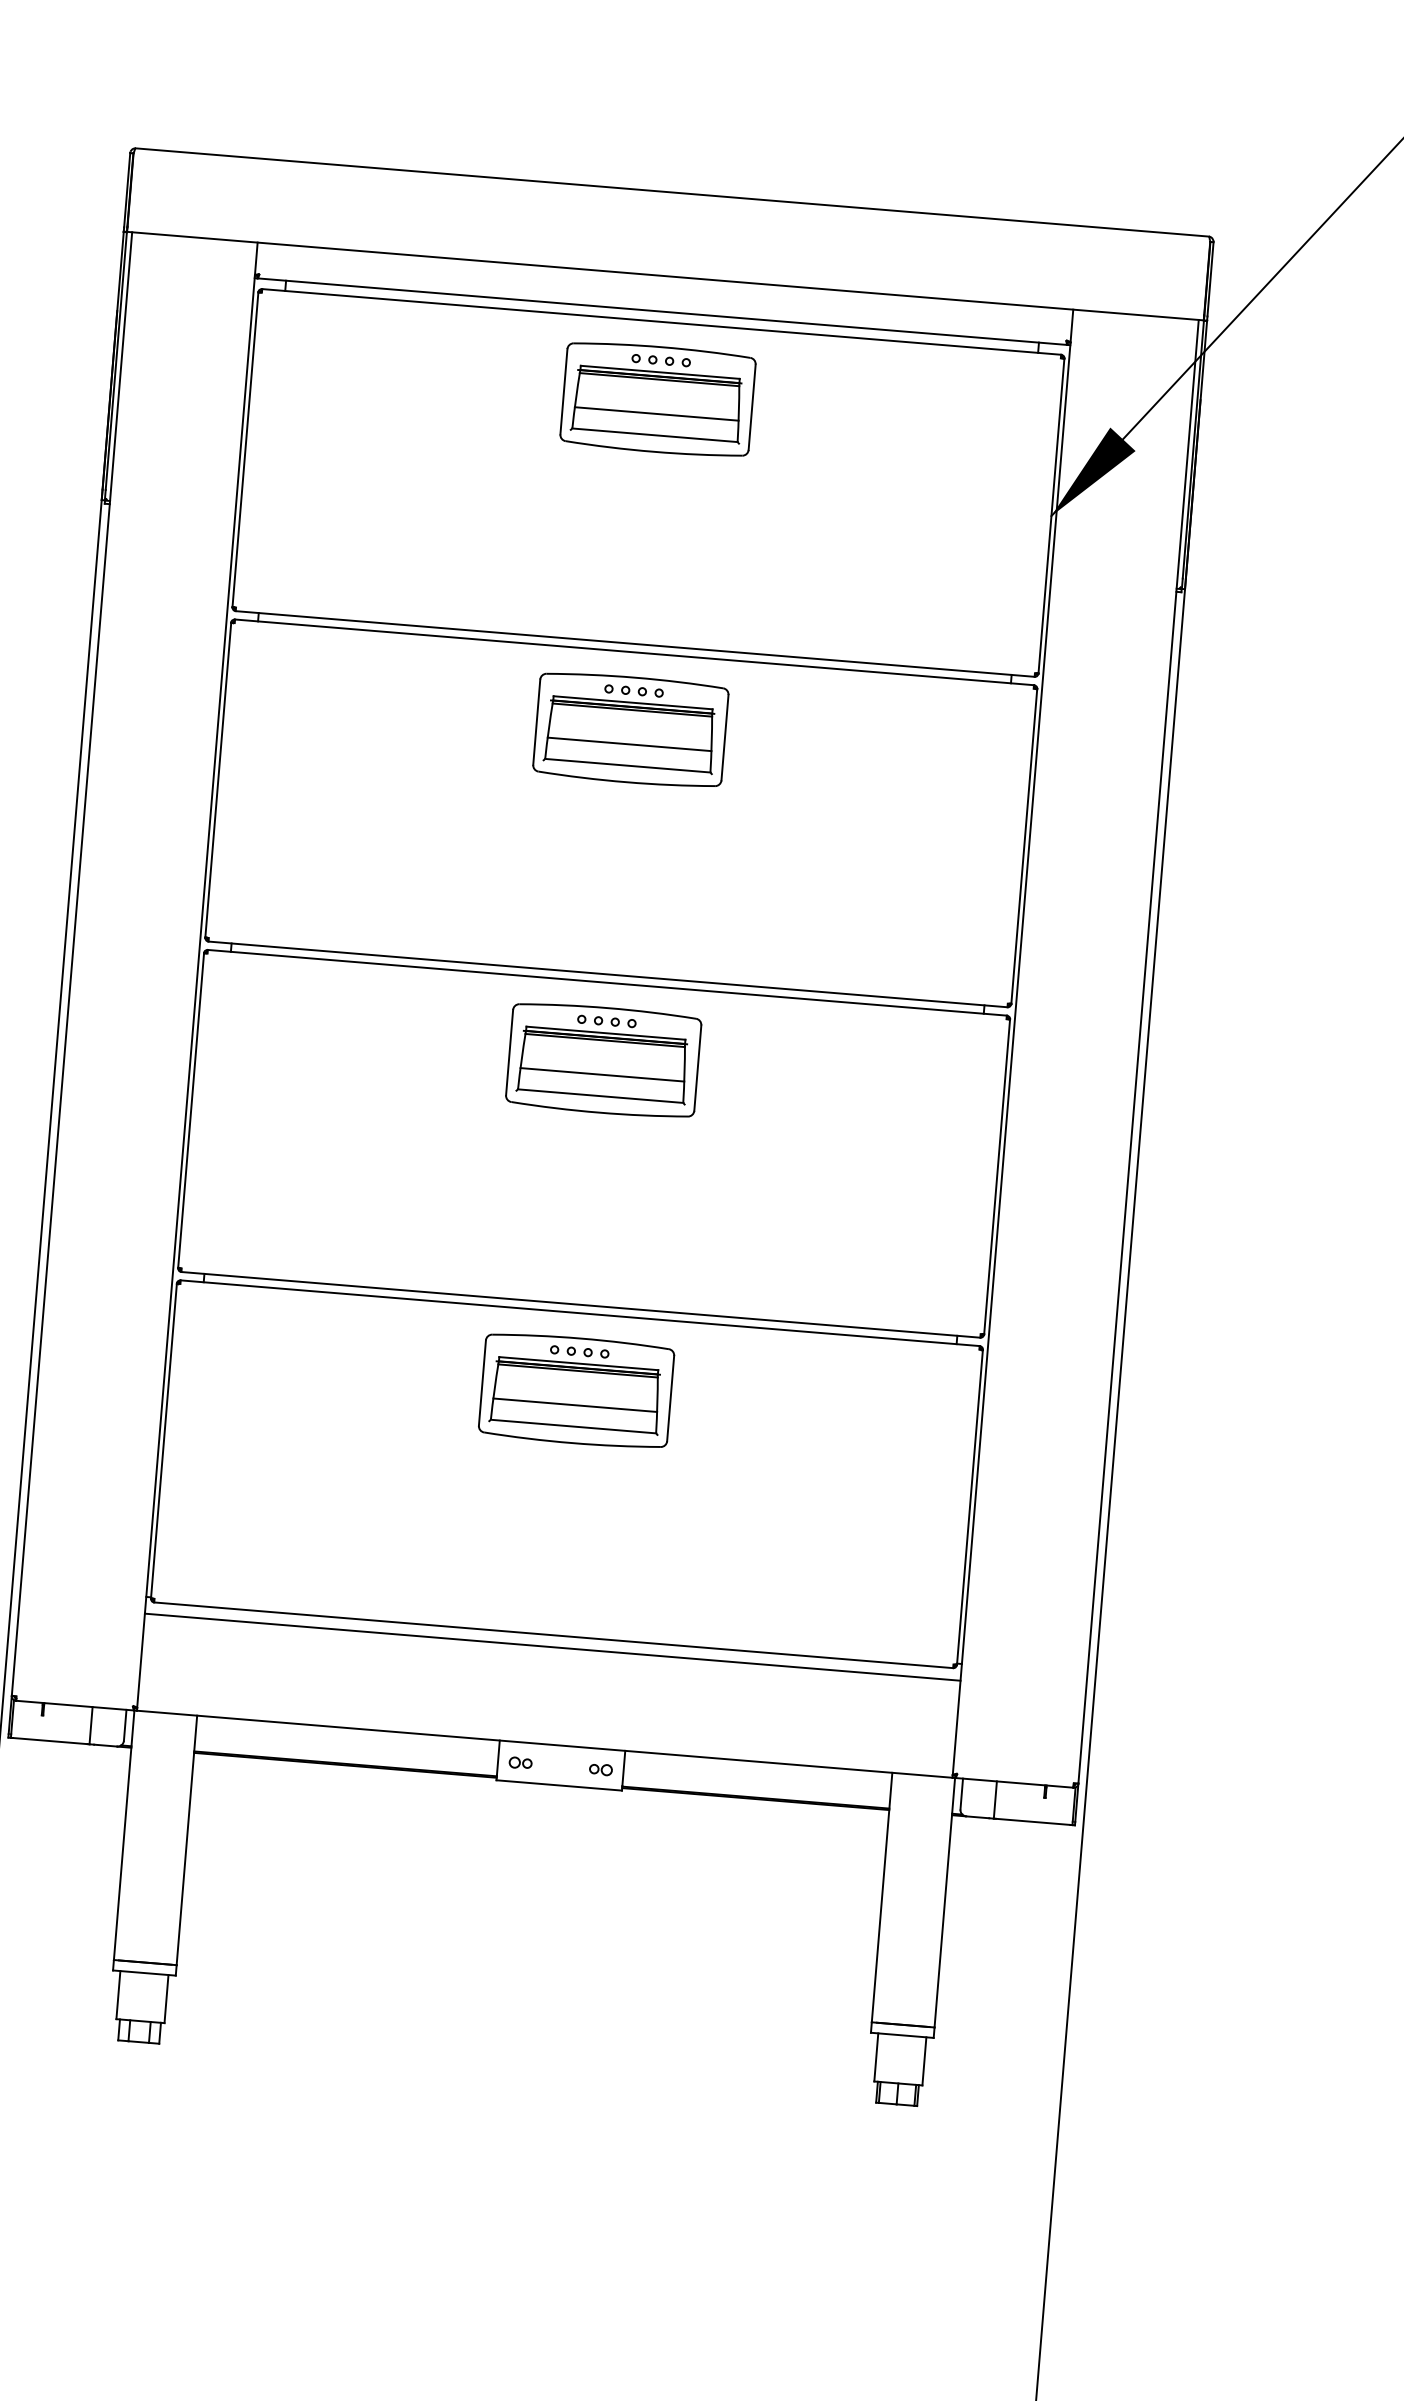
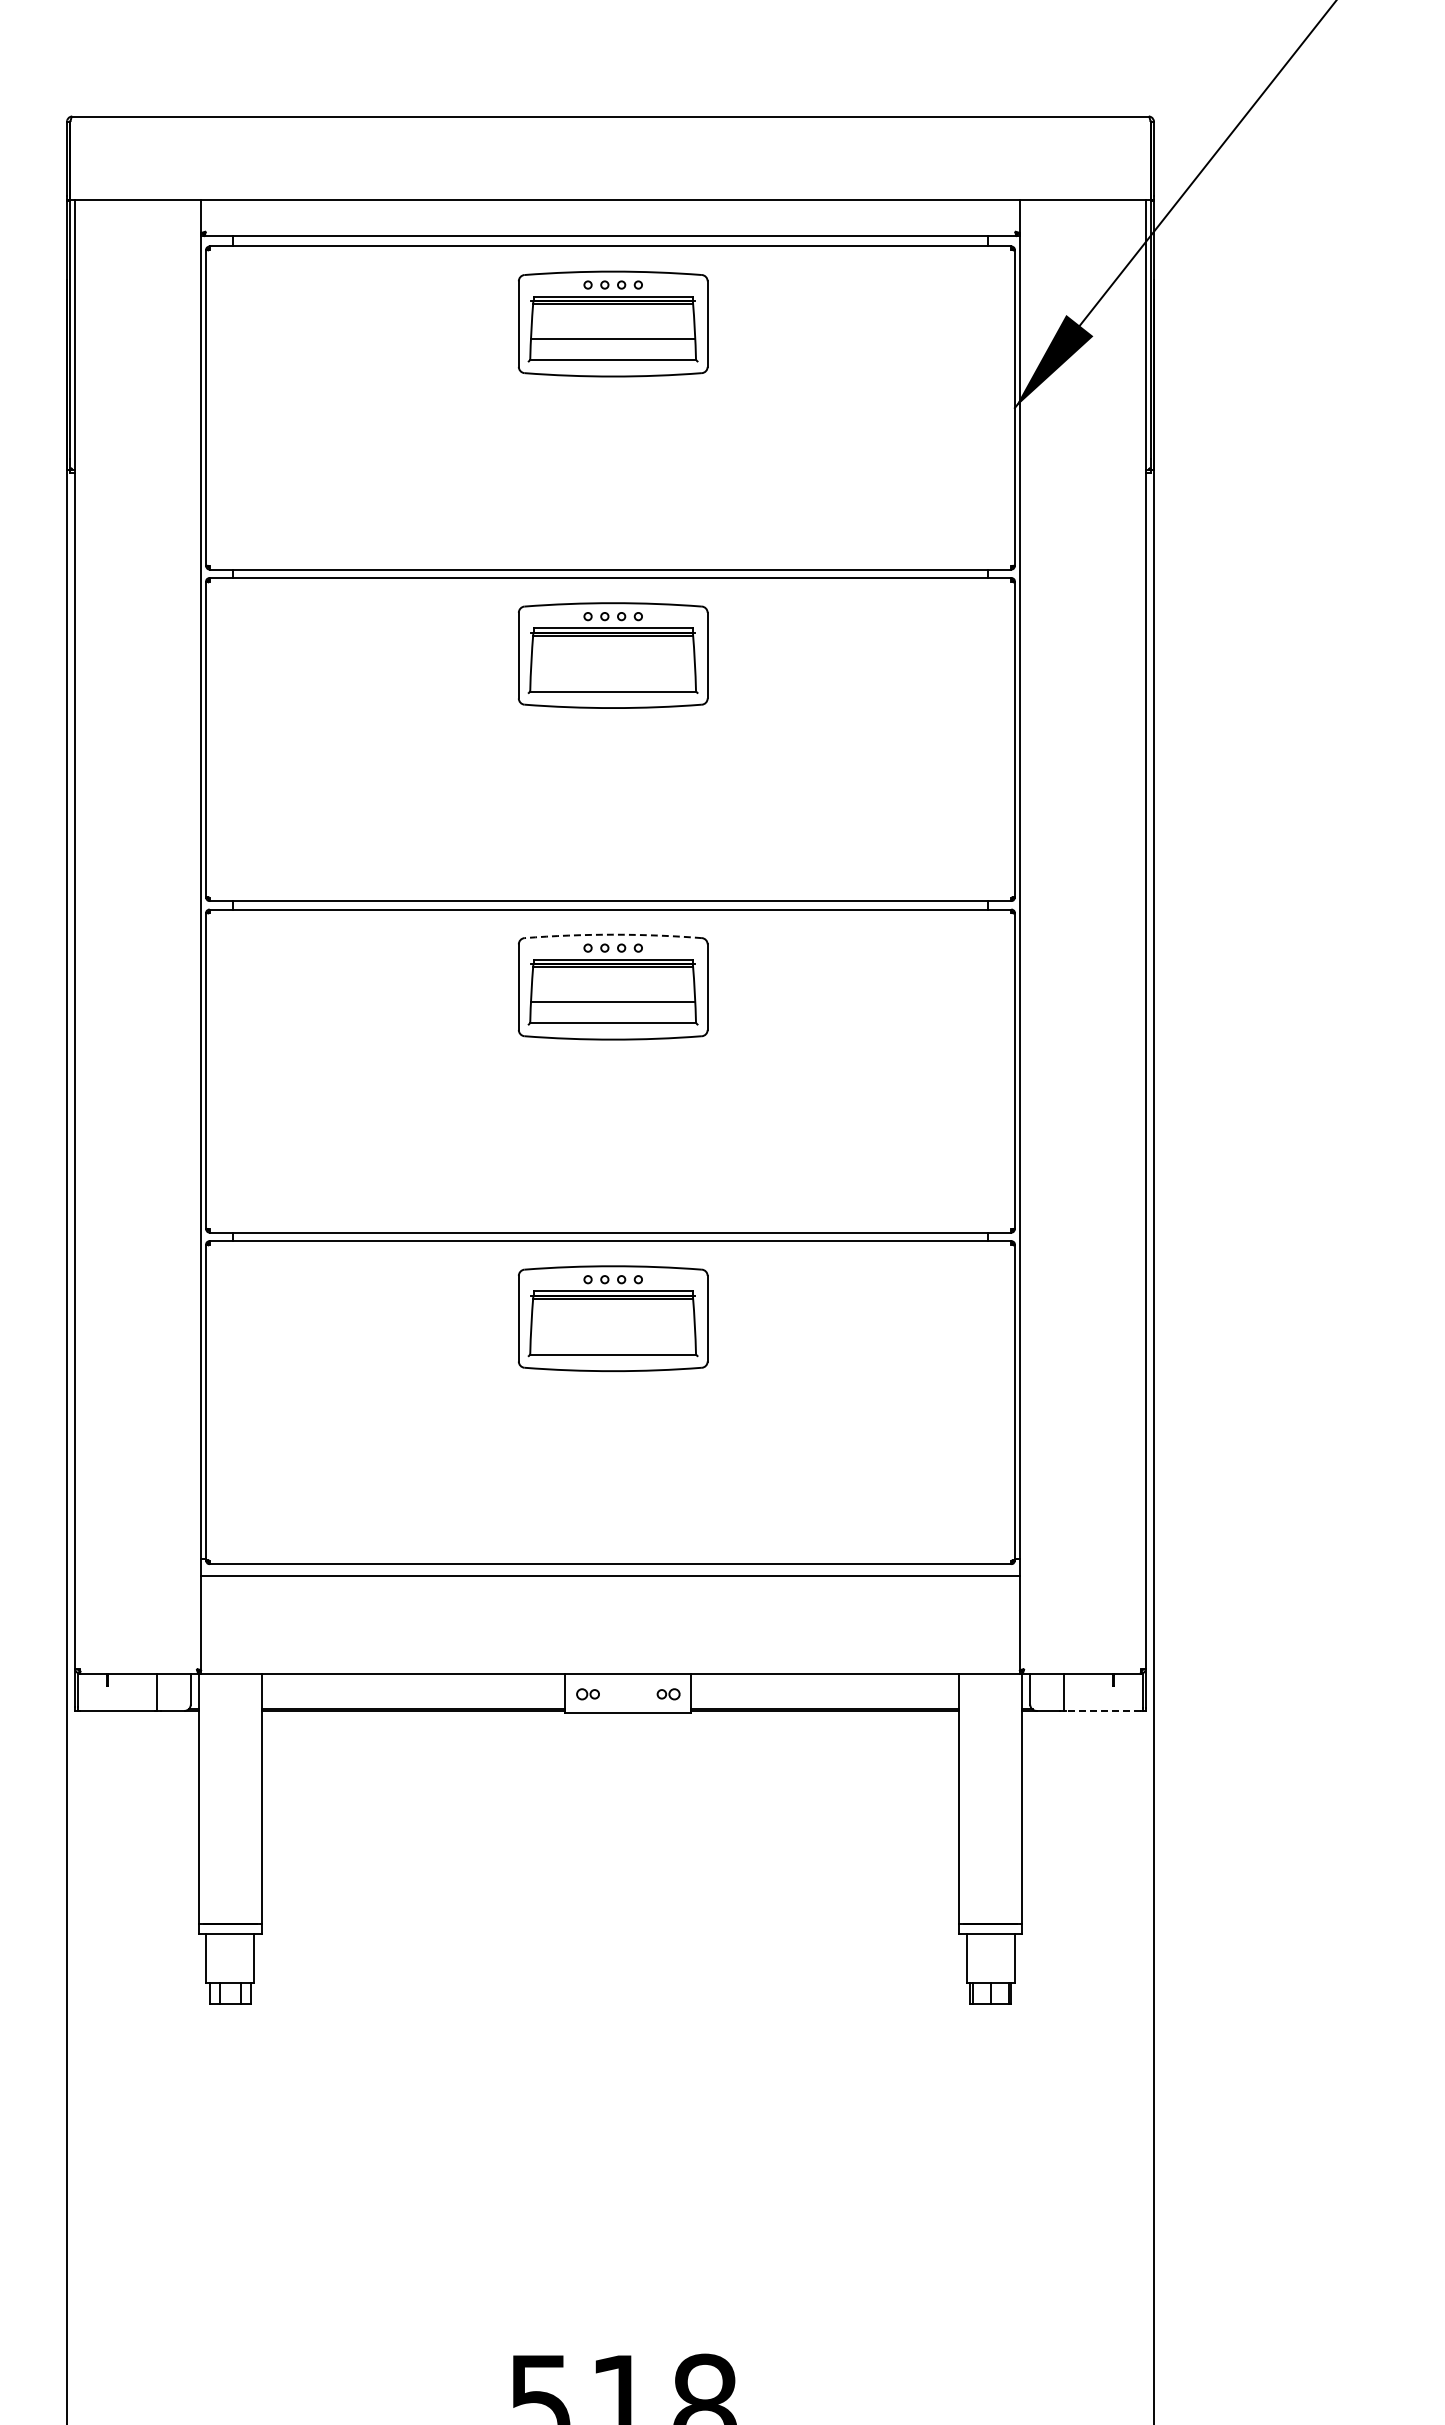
line: (628, 744) -> (612, 670), removed
arc: (608, 1007) -> (613, 934), solid -> dashed
line: (574, 1405) -> (612, 1333), removed
line: (1033, 1821) -> (1103, 1710), solid -> dashed

